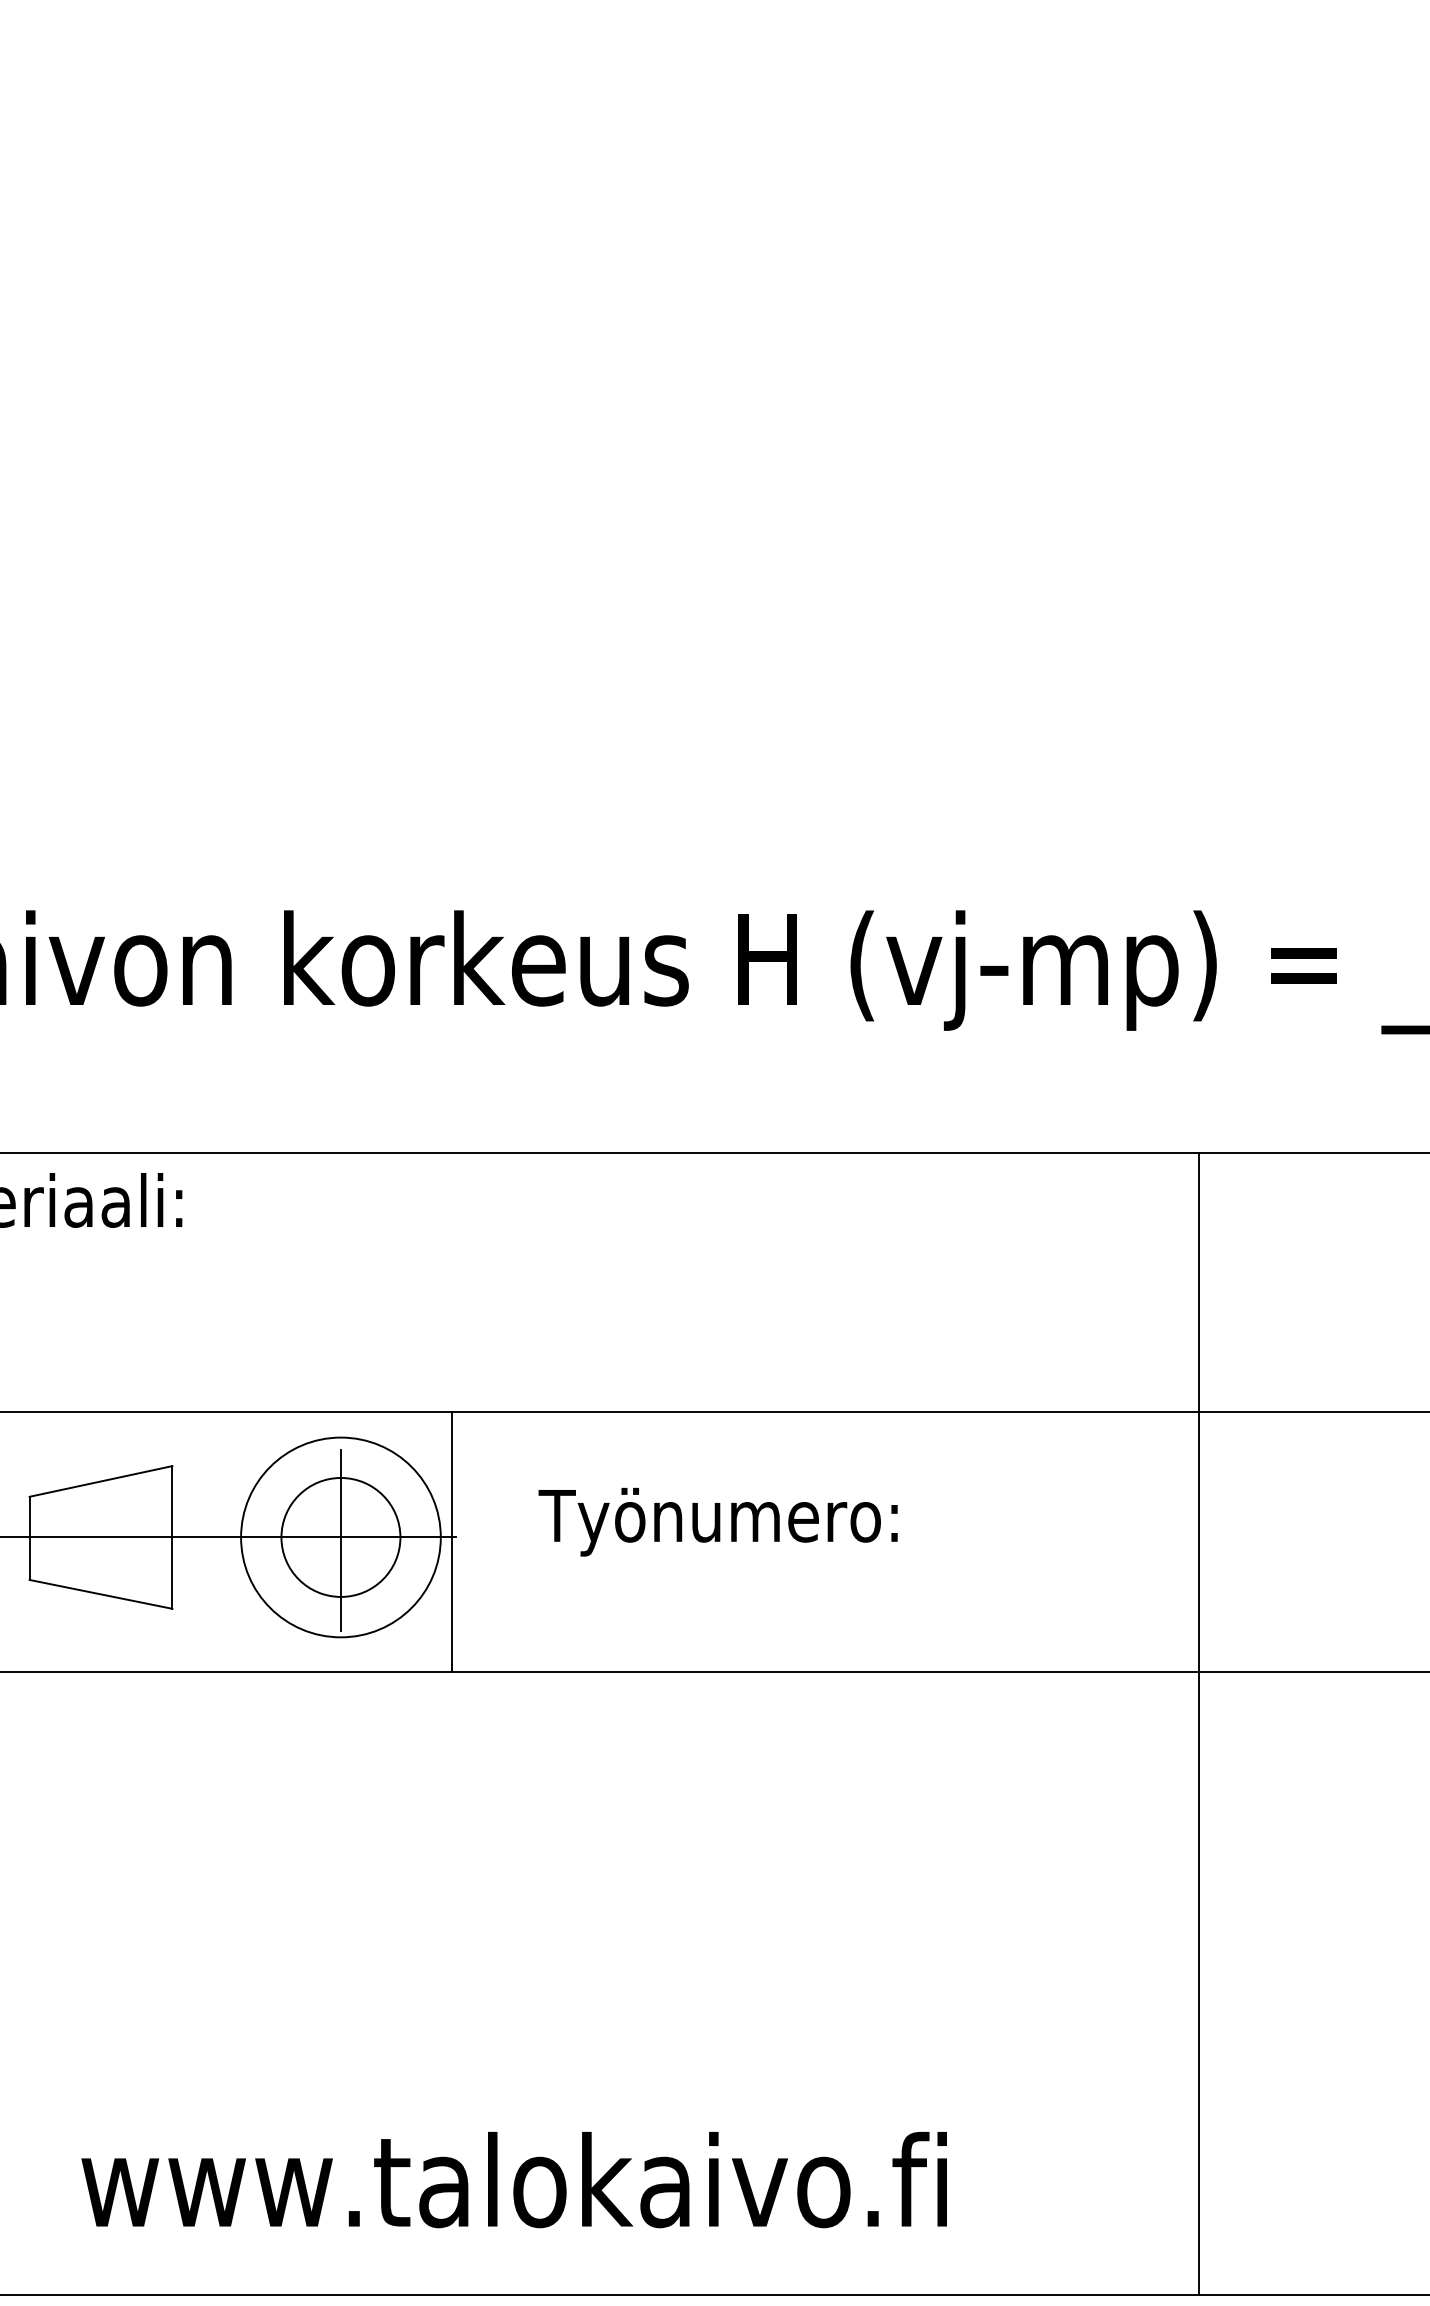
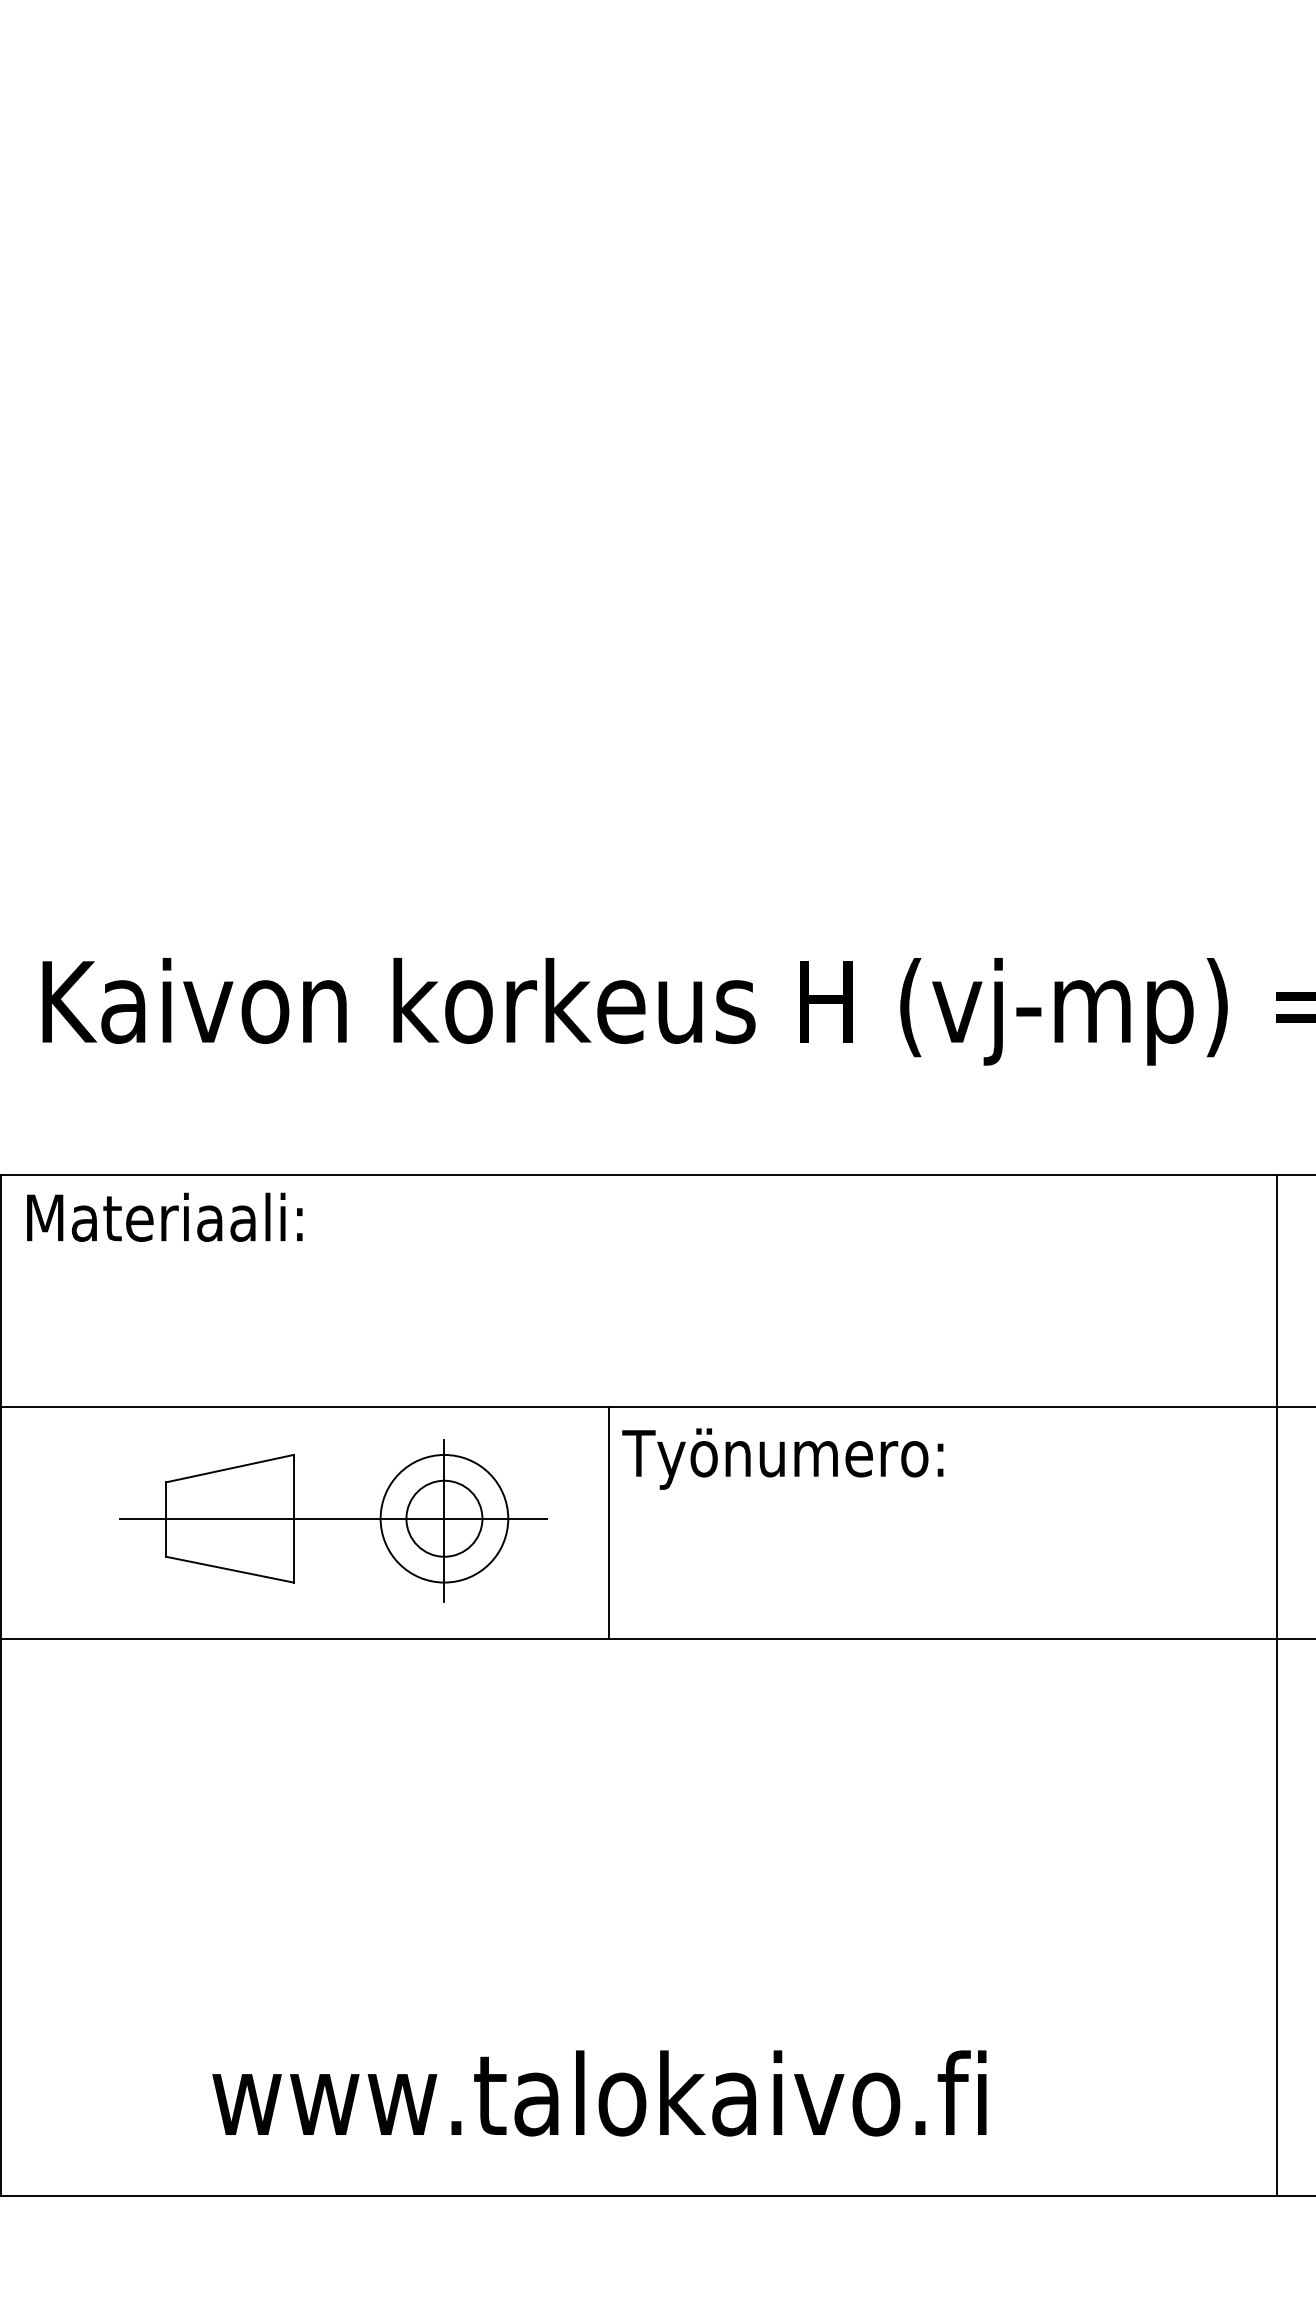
text: (717, 1521) -> (782, 1458), moved
circle: (341, 1537) -> (444, 1518), size x0.71
circle: (341, 1537) -> (444, 1518), size x0.71
line: (451, 1541) -> (609, 1522), moved
line: (1198, 1722) -> (1276, 1684), moved

